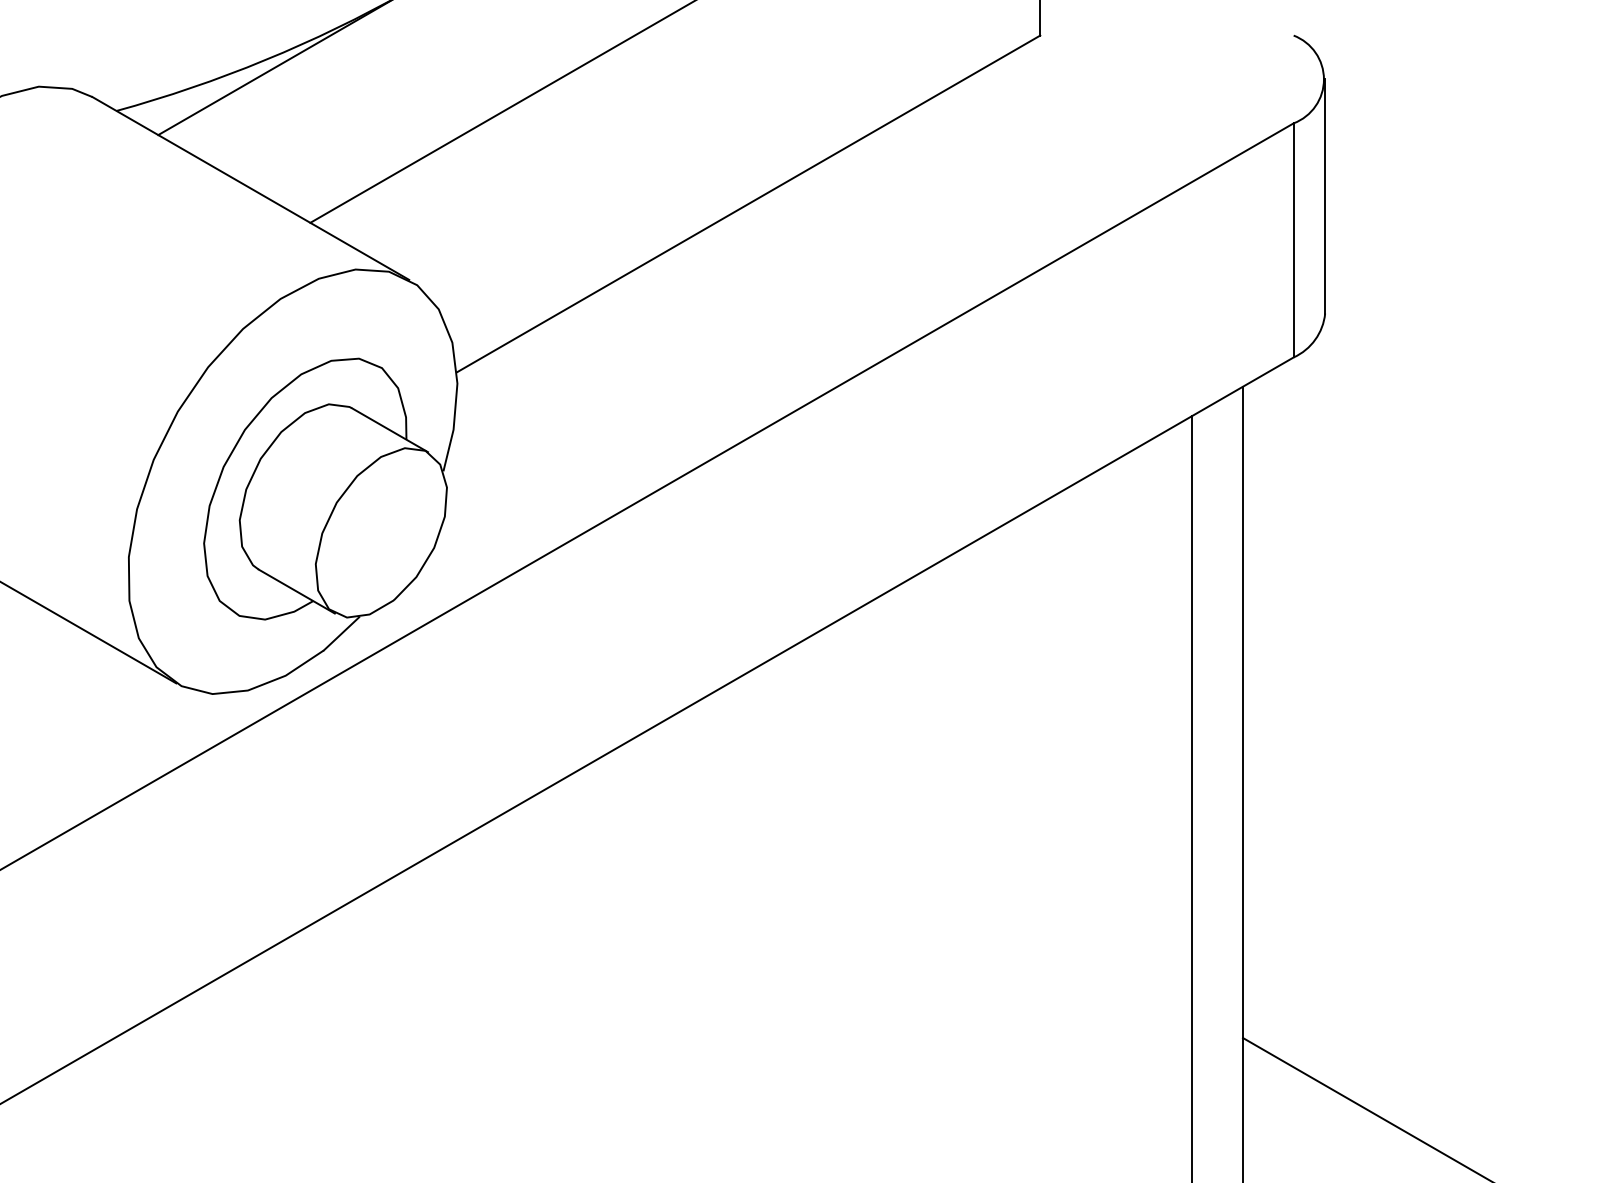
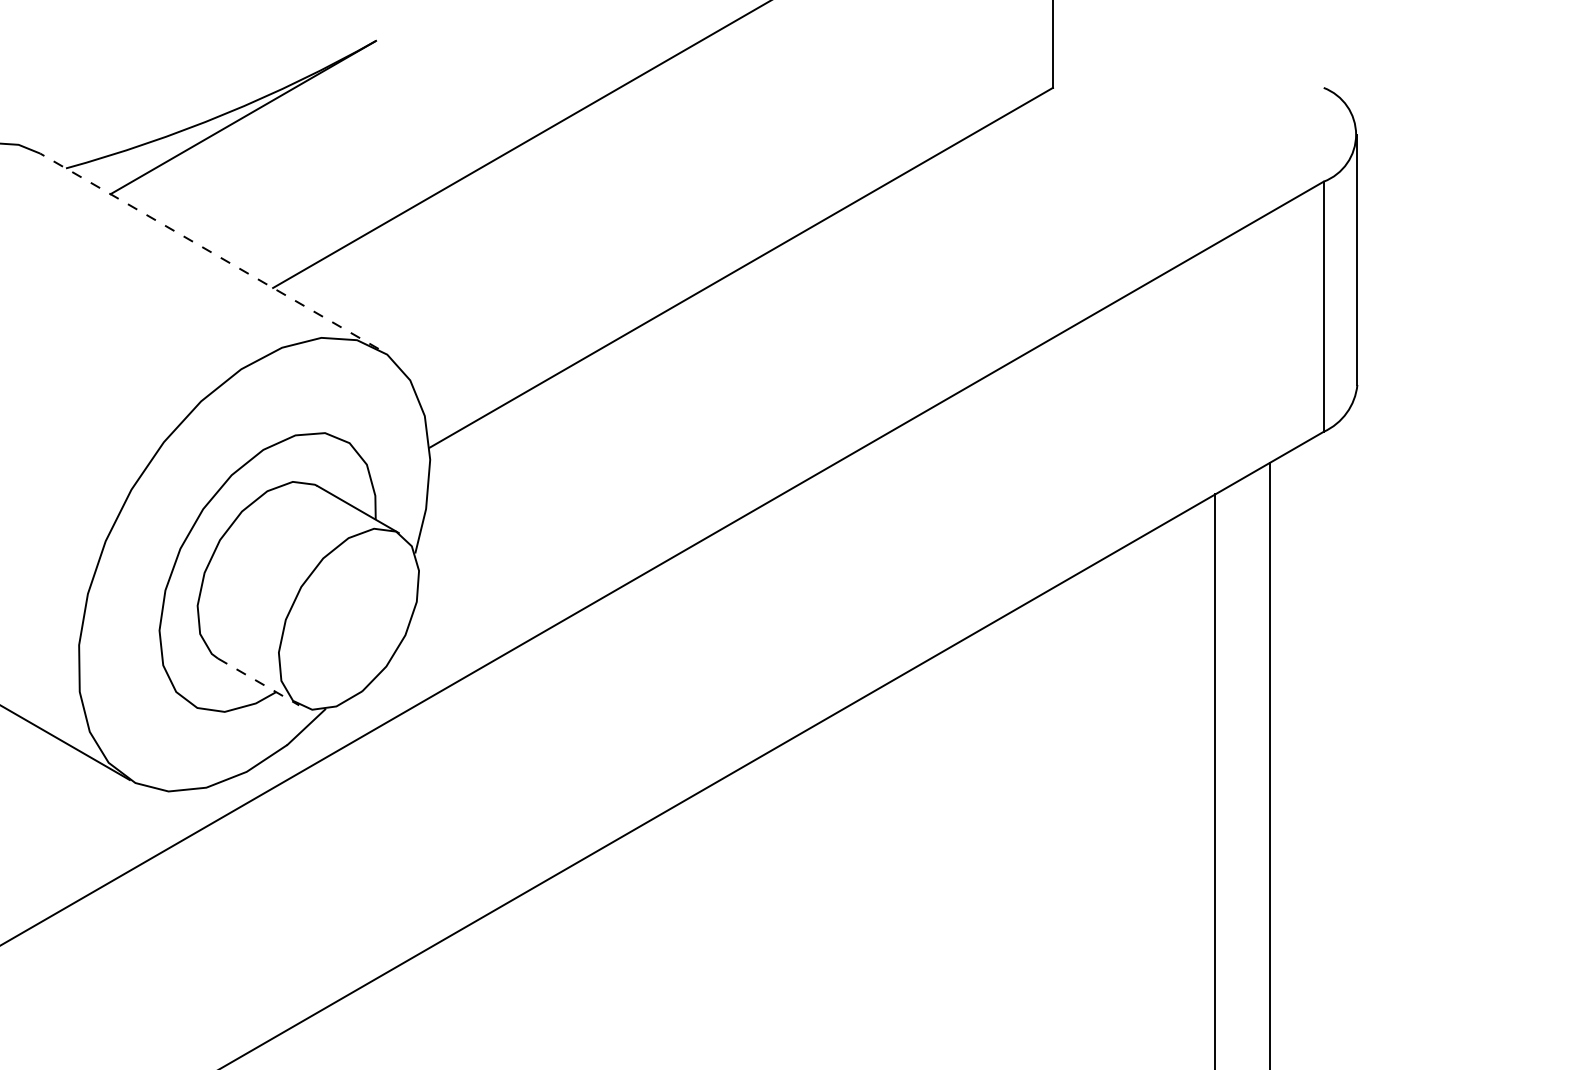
line: (250, 188) -> (209, 251), solid -> dashed
line: (296, 591) -> (258, 681), solid -> dashed

